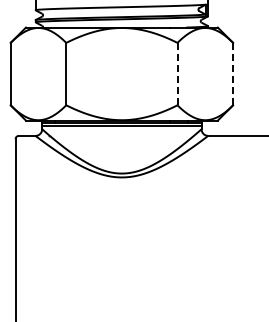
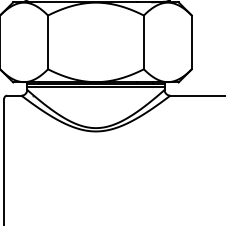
line: (177, 73) -> (143, 41), dashed -> solid
line: (233, 73) -> (192, 41), dashed -> solid

